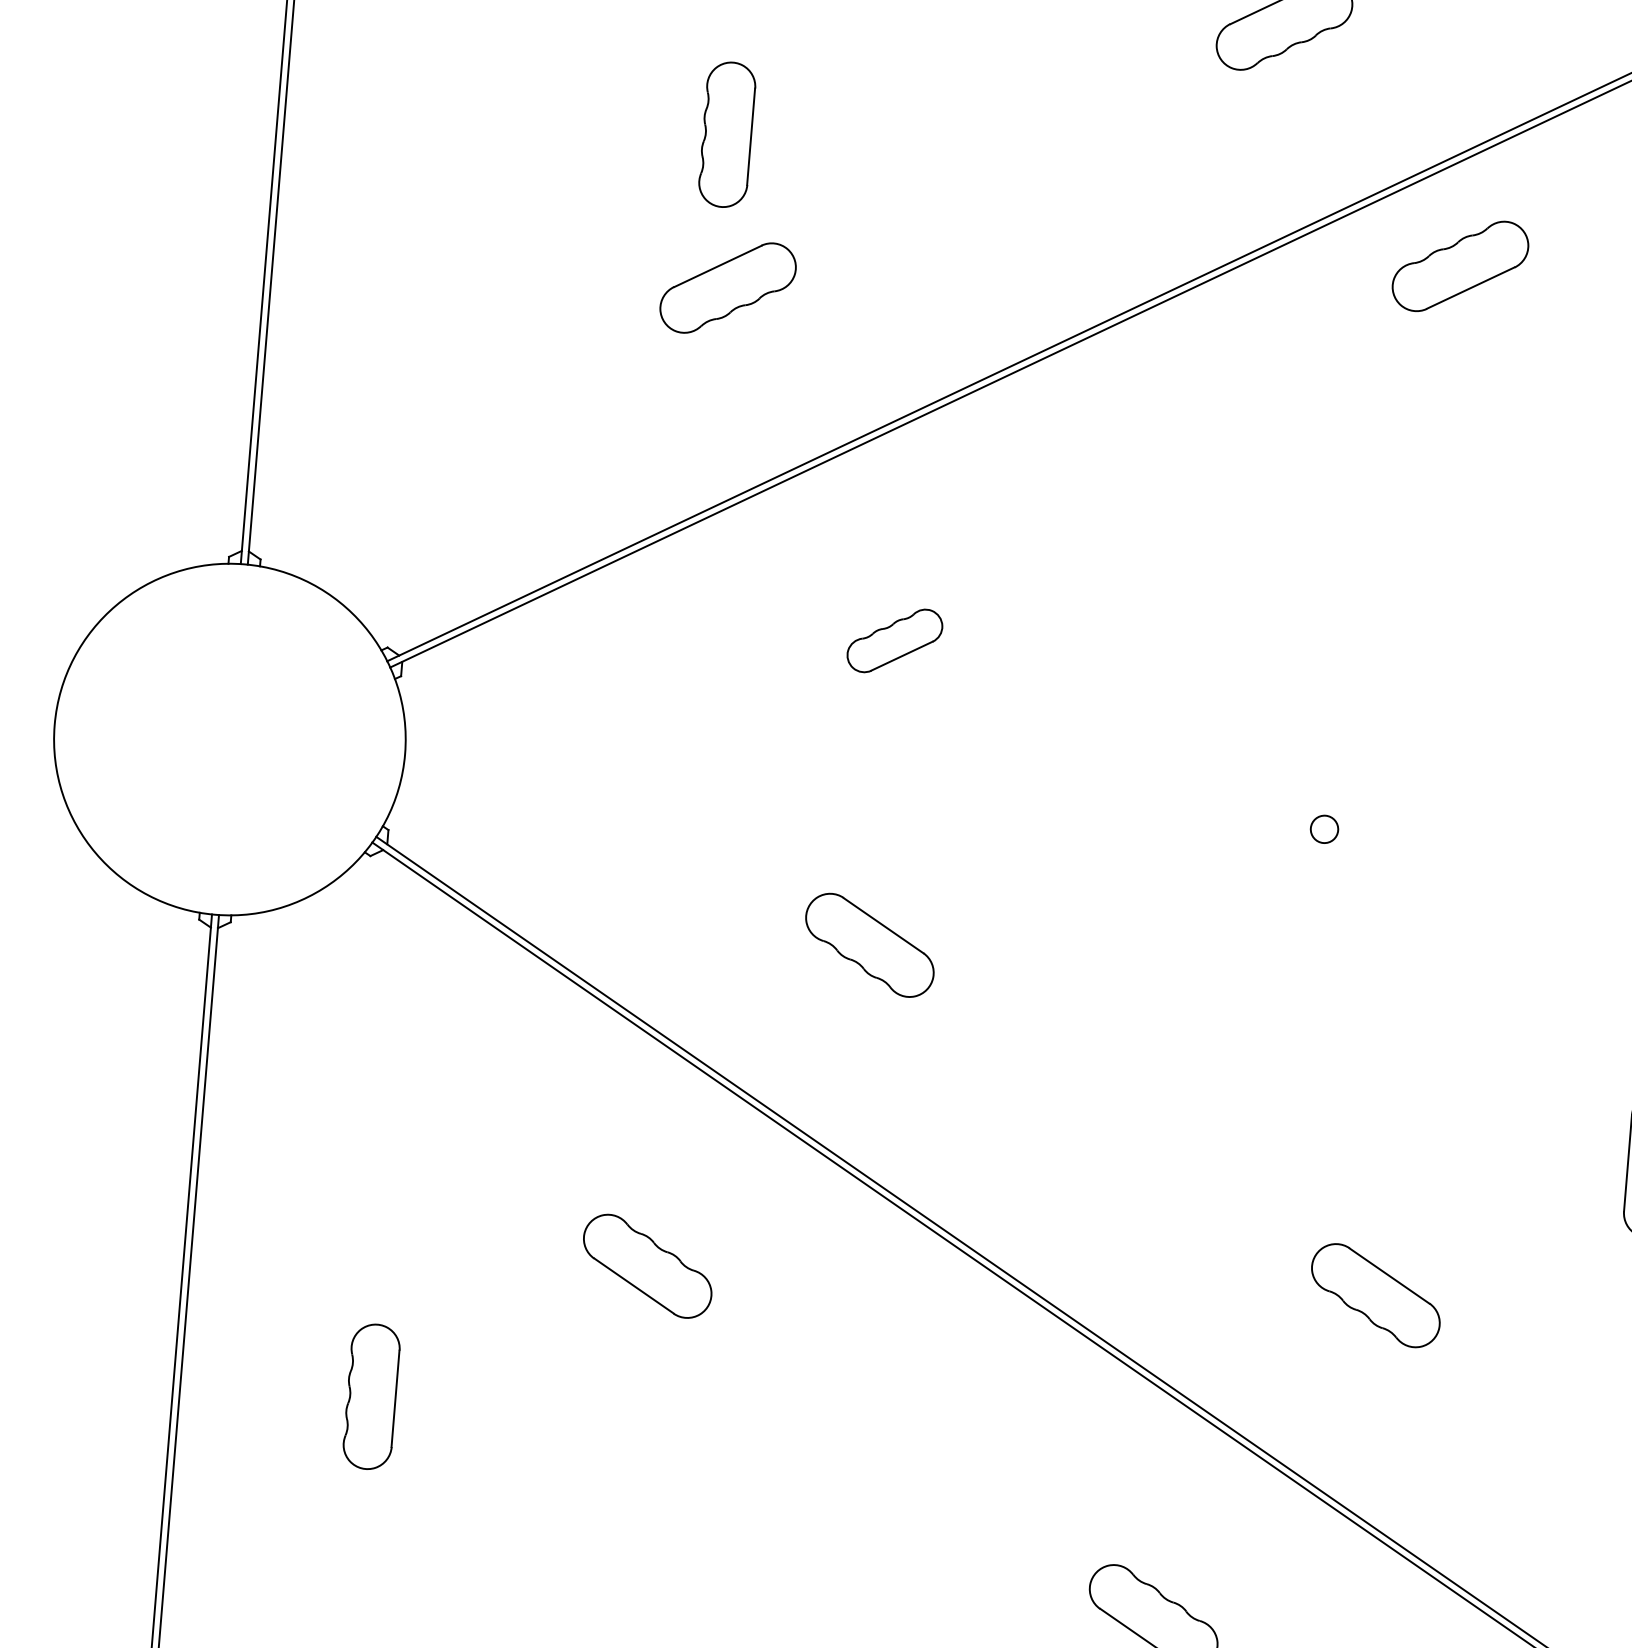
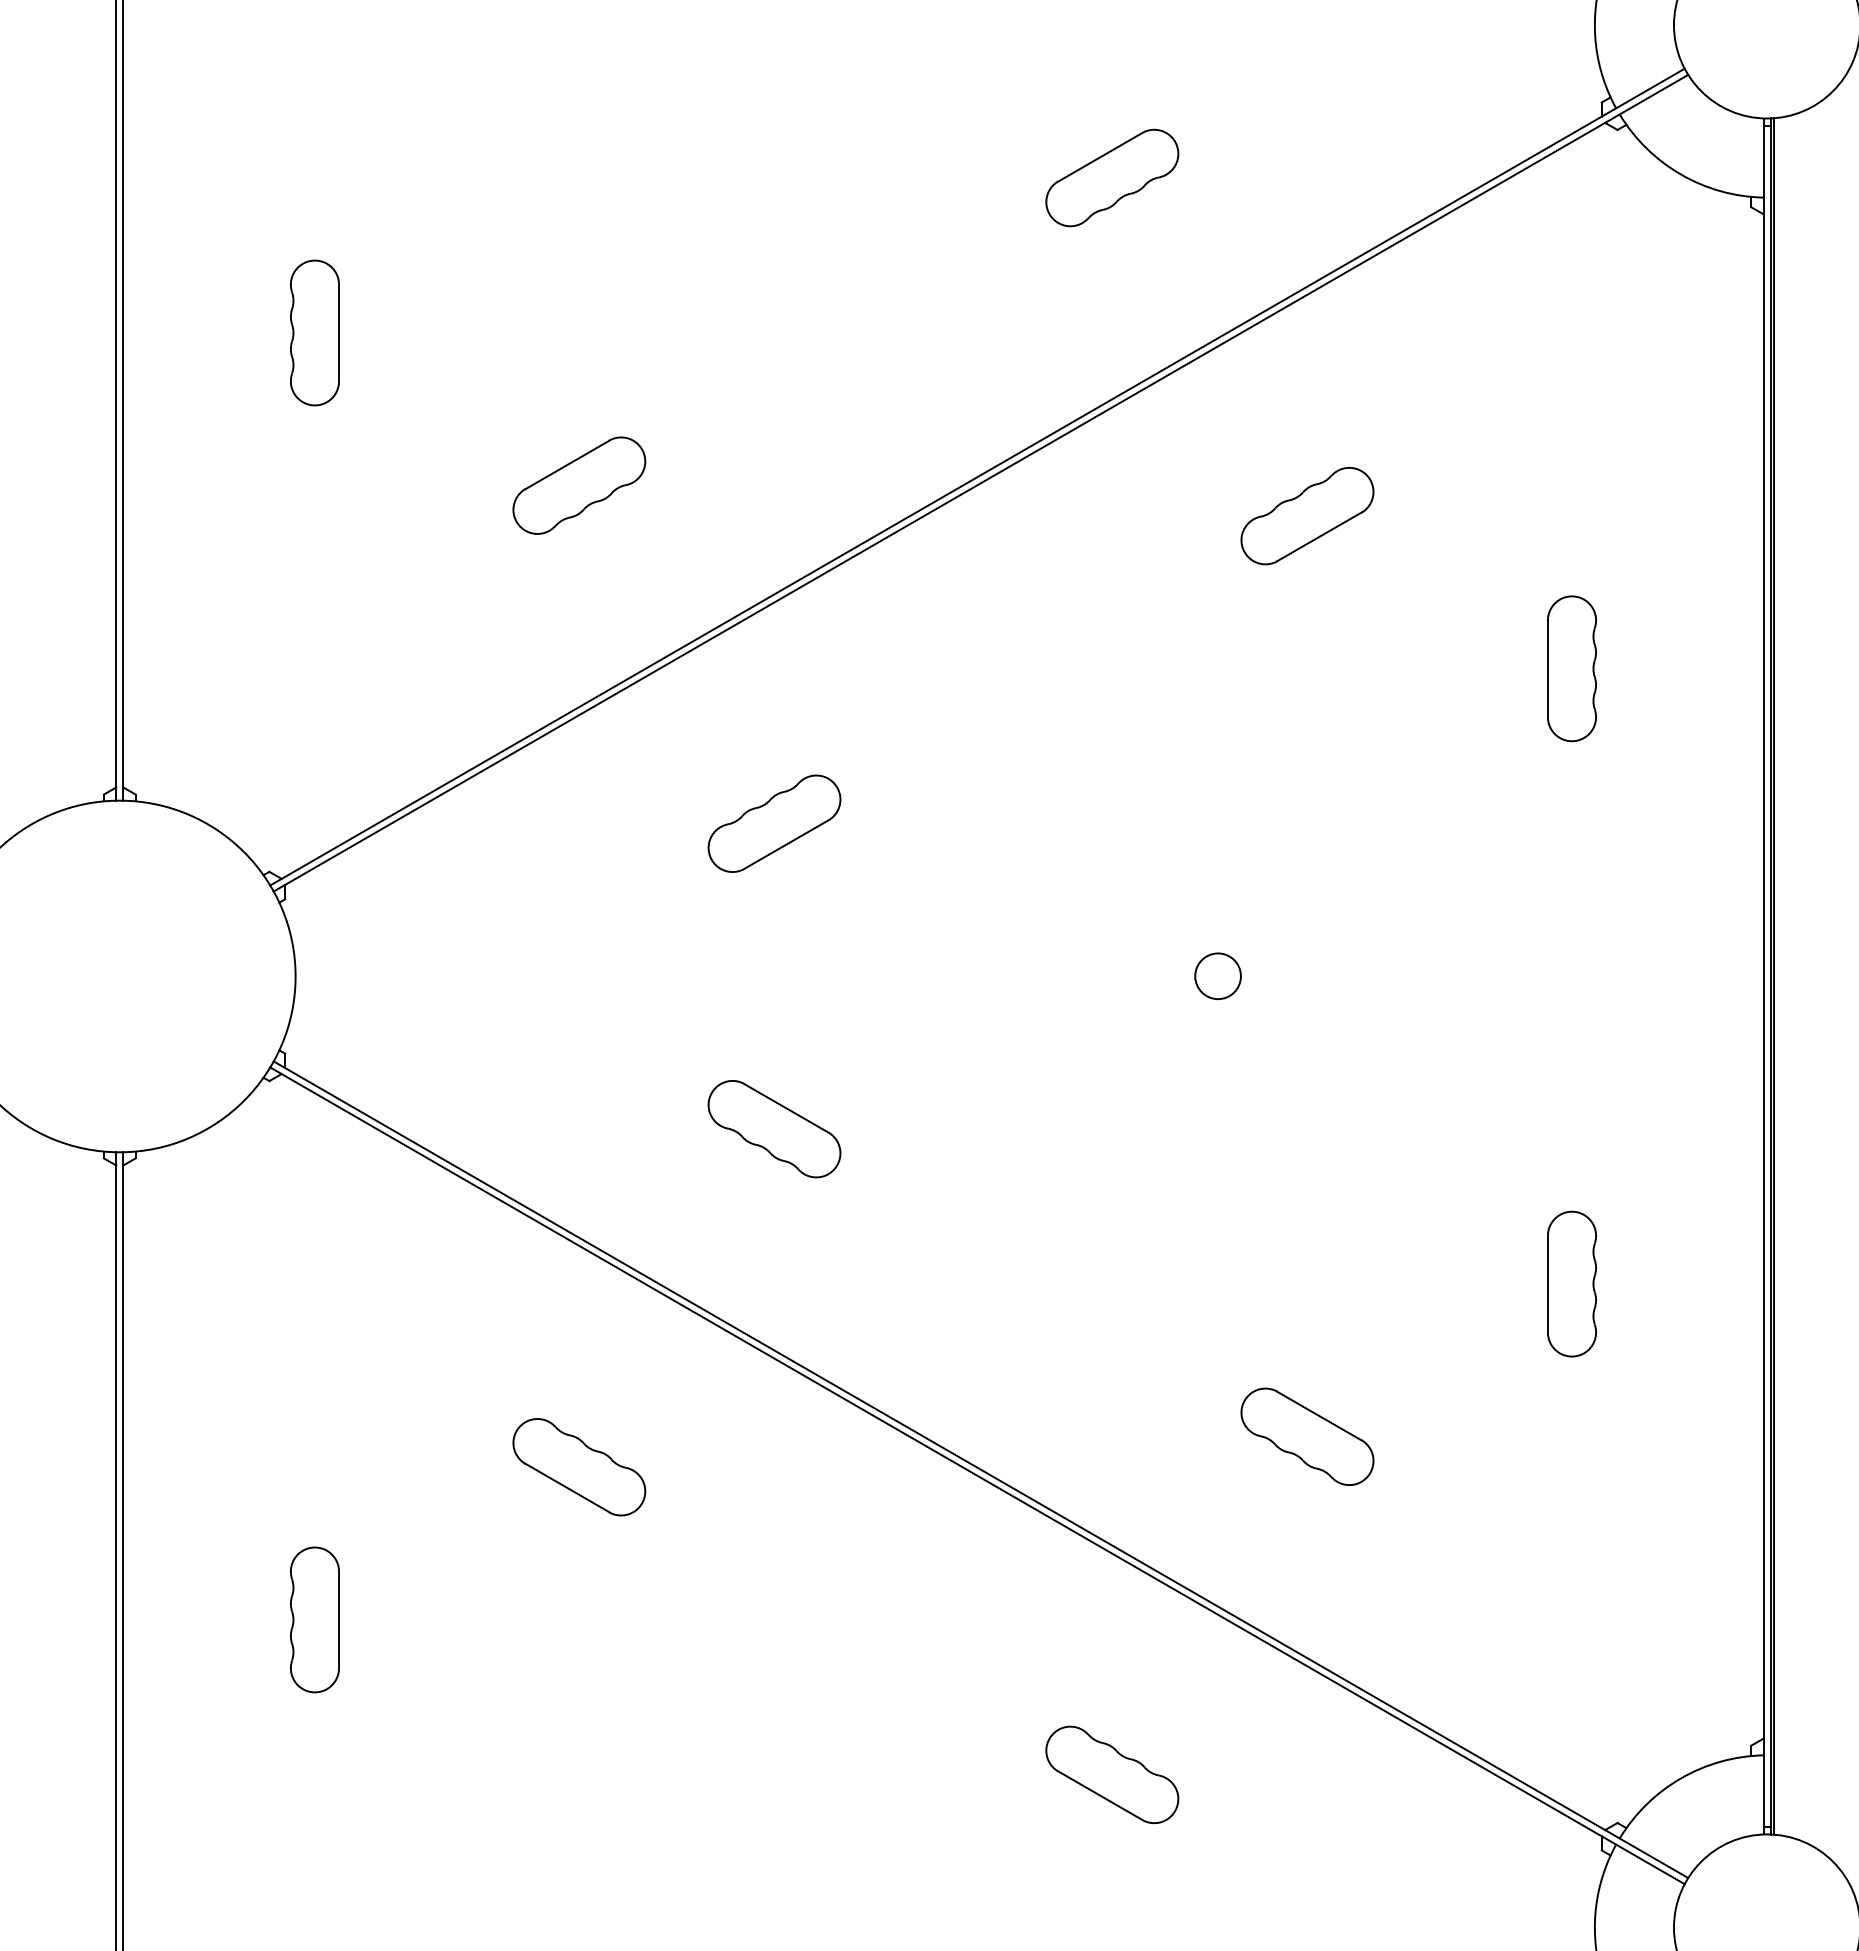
part: (726, 134) -> (314, 332), moved
part: (1460, 266) -> (1307, 516), moved
part: (894, 640) -> (774, 823), size x1.43
circle: (1323, 829) -> (1217, 976), size x1.67

